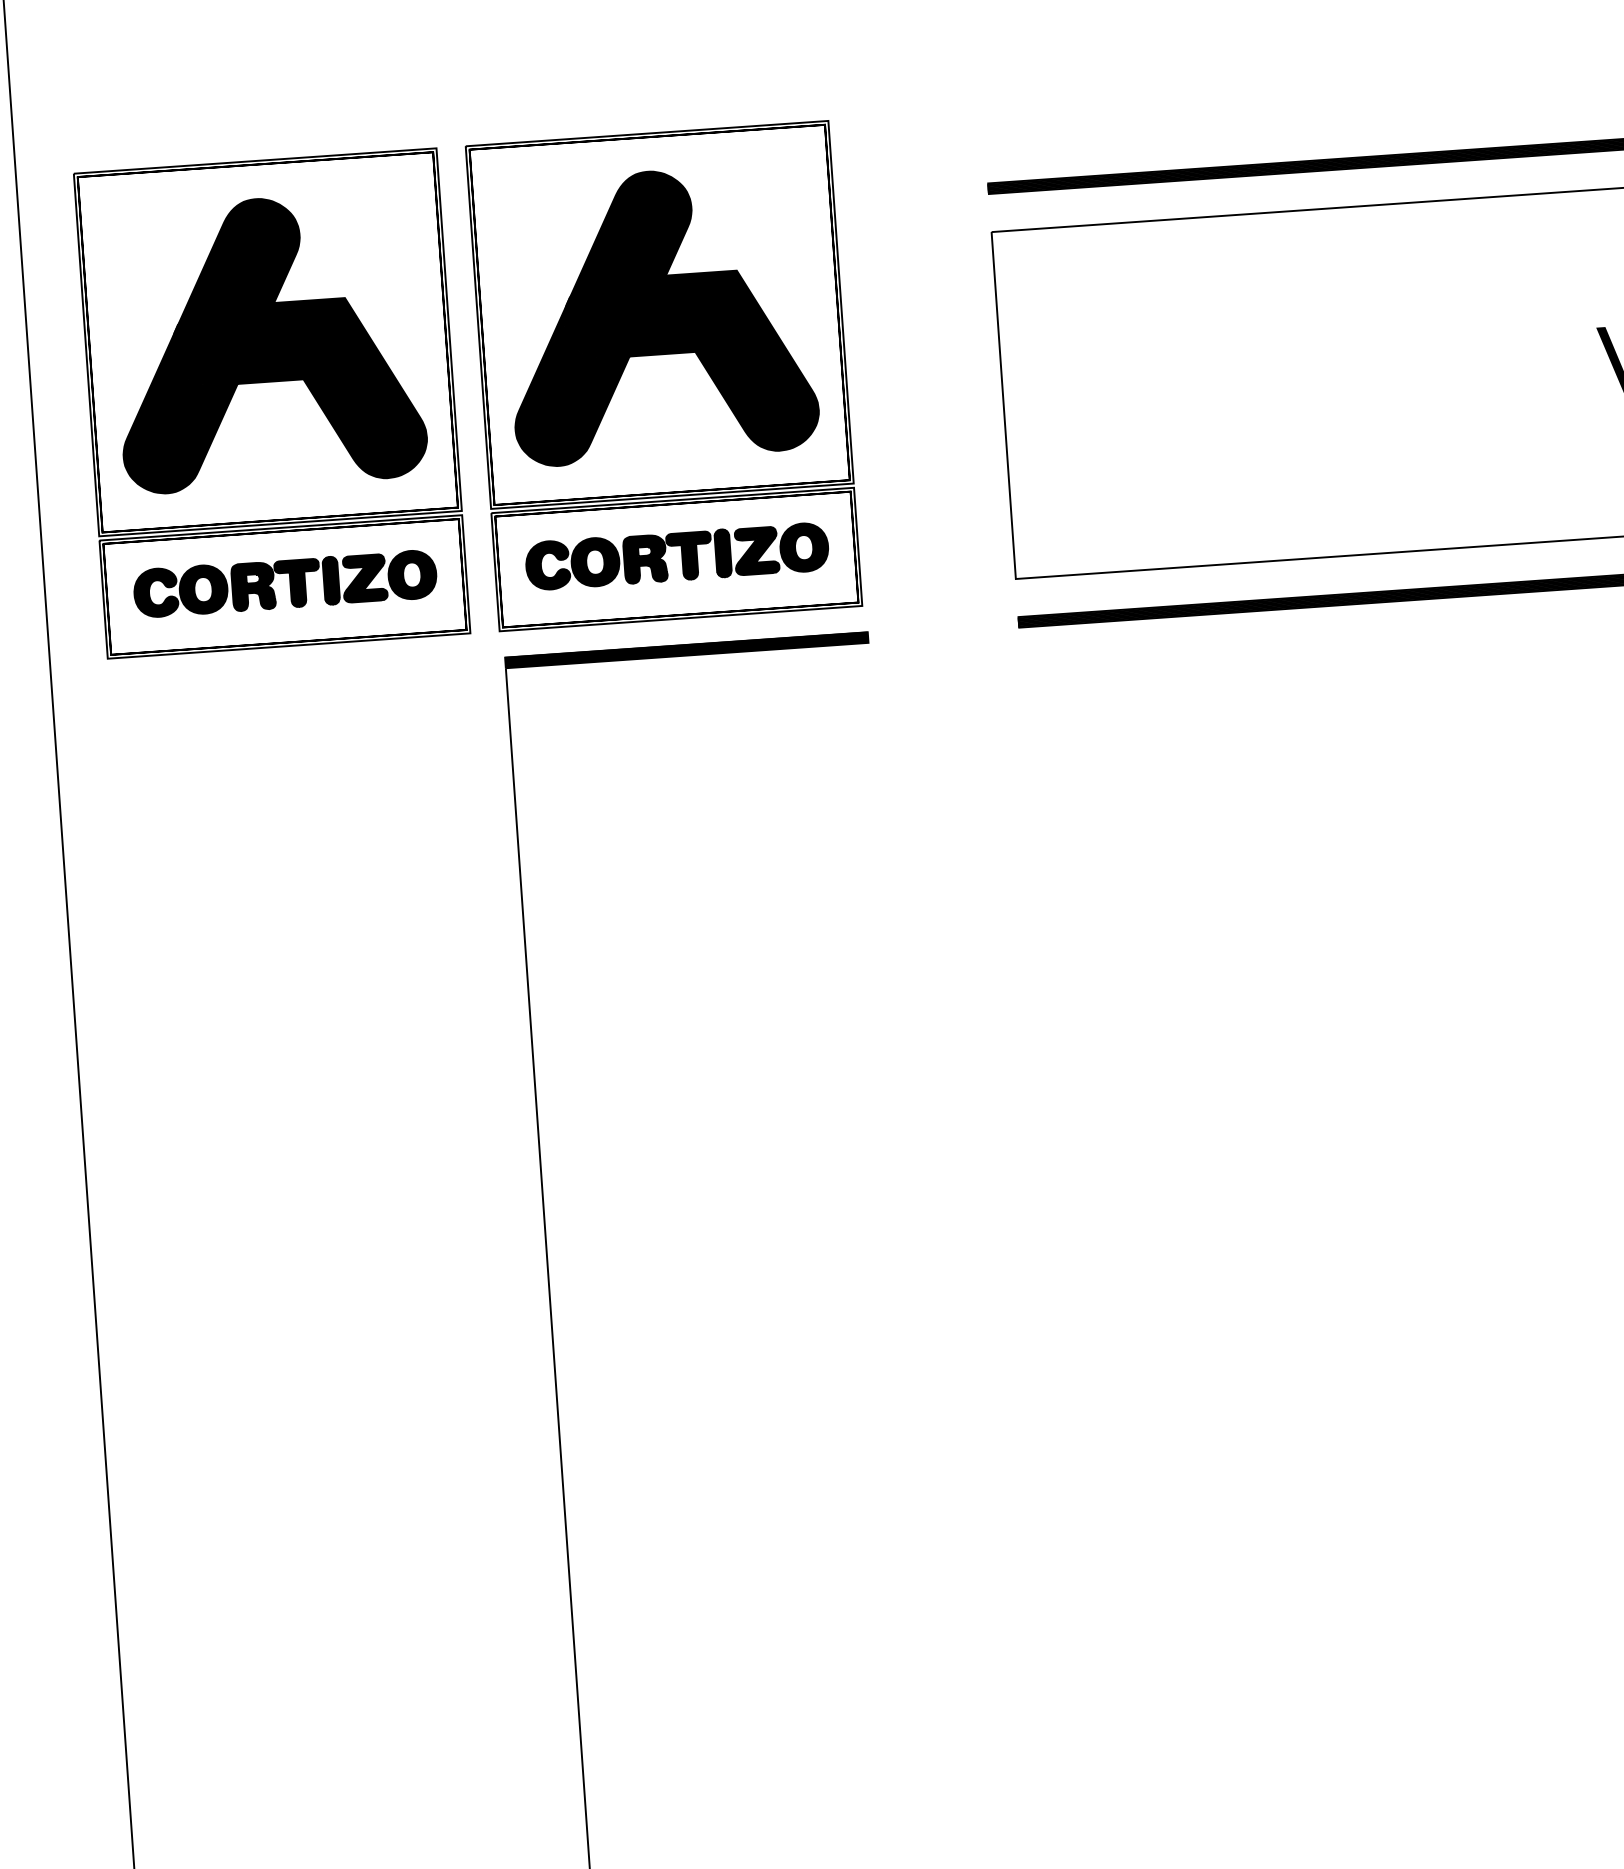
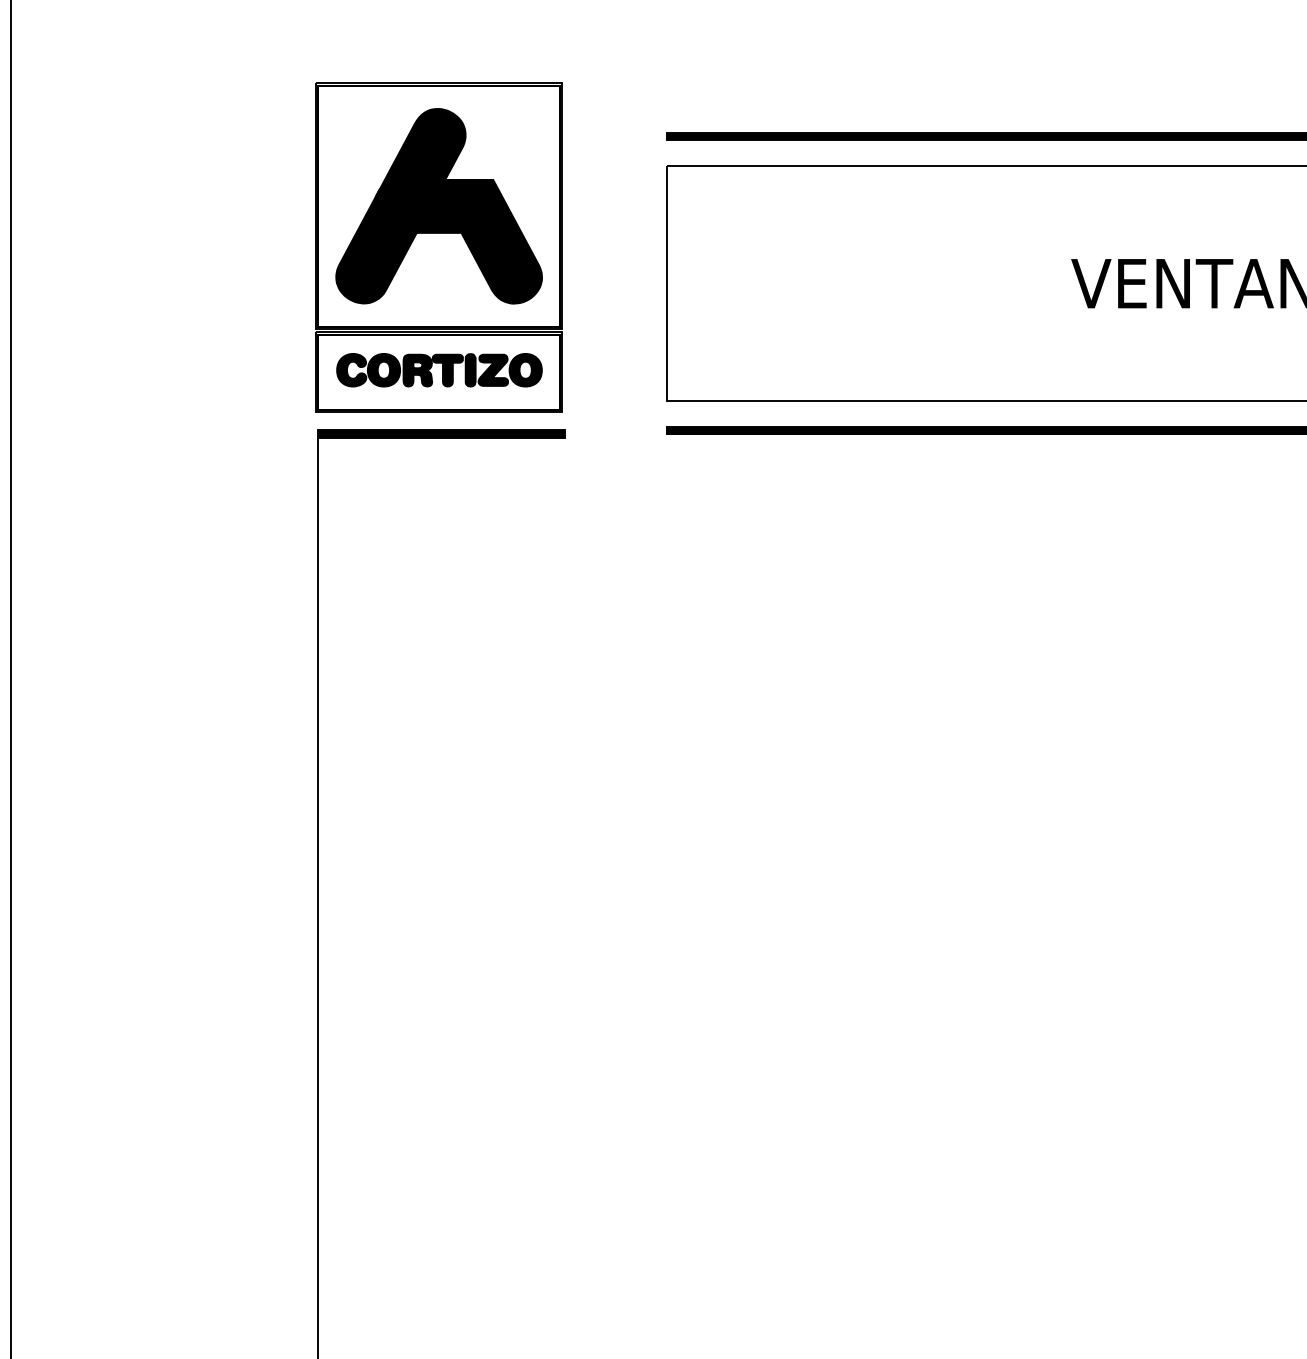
part: (271, 403) -> (172, 247), removed

